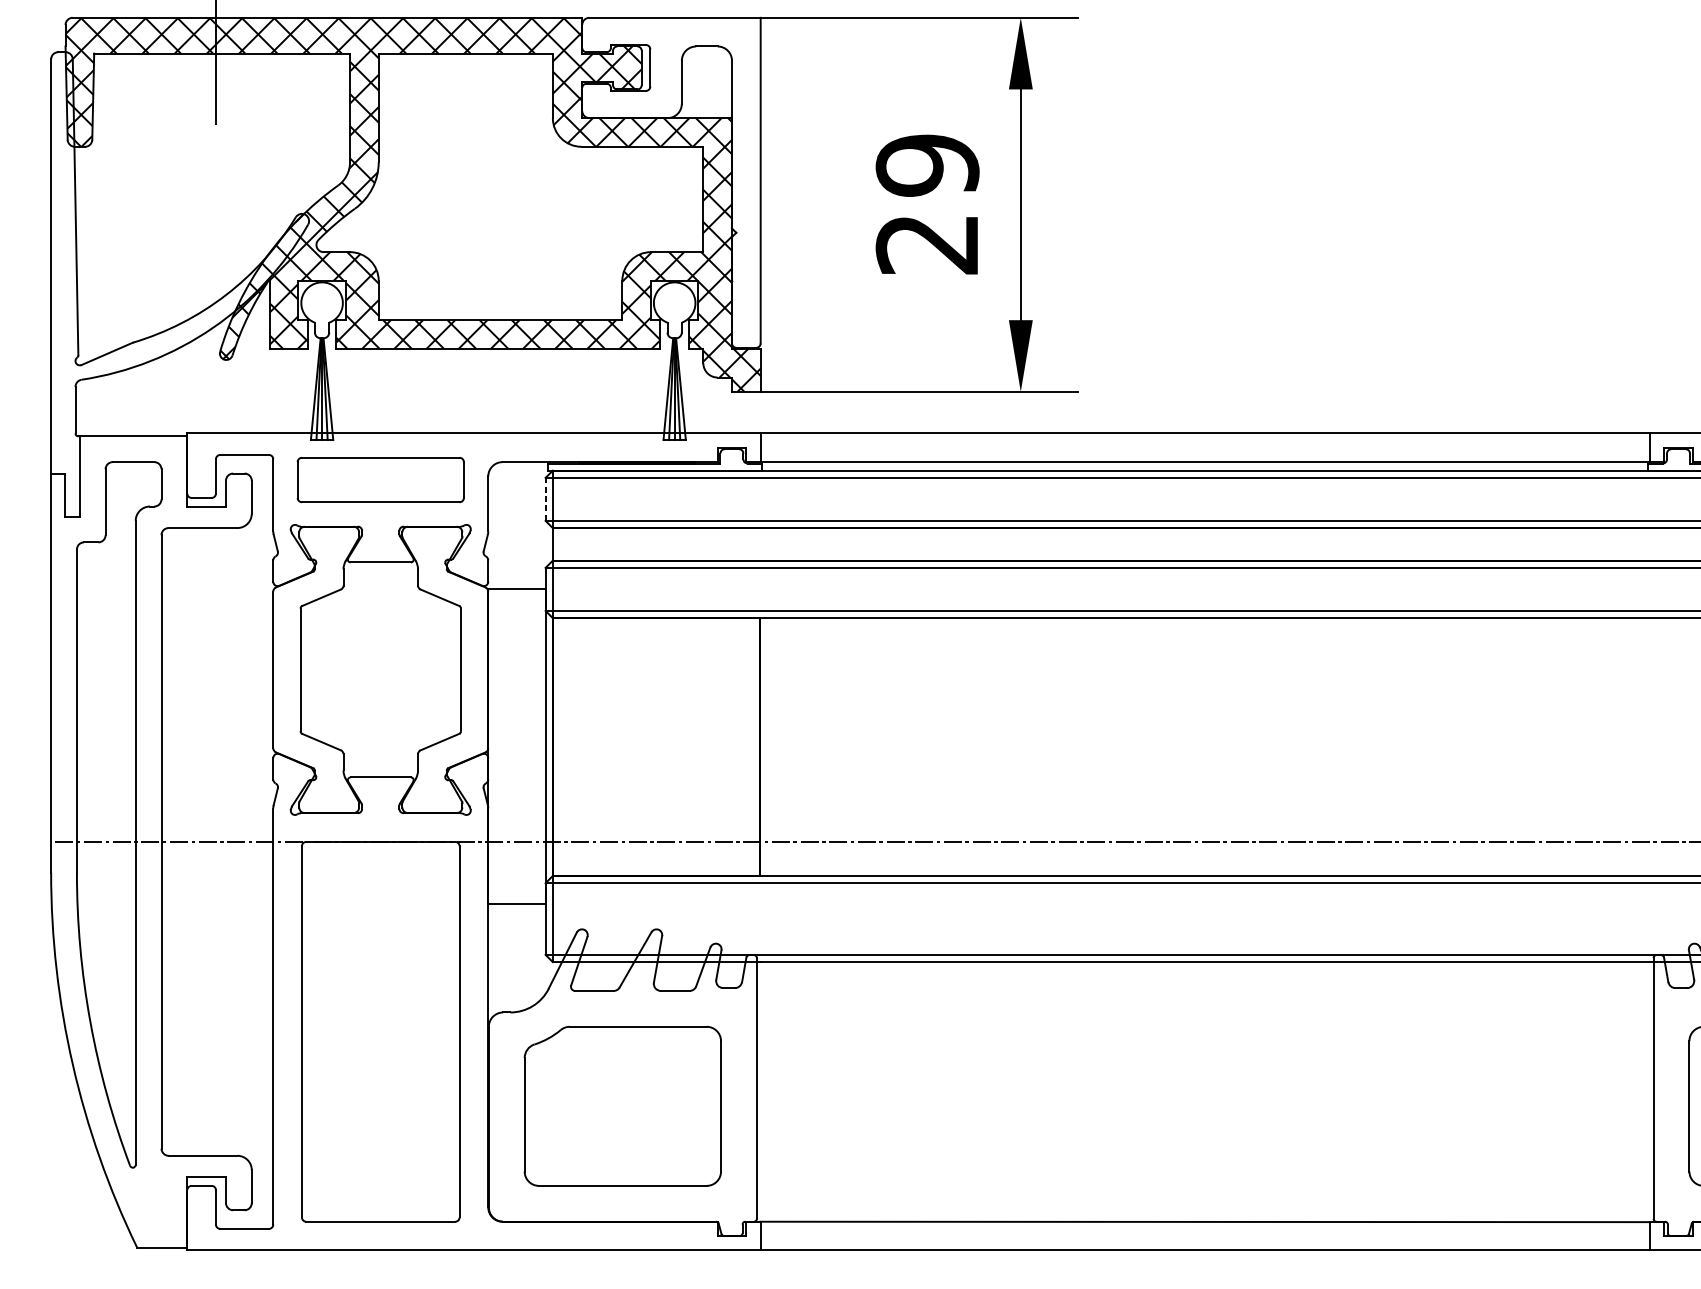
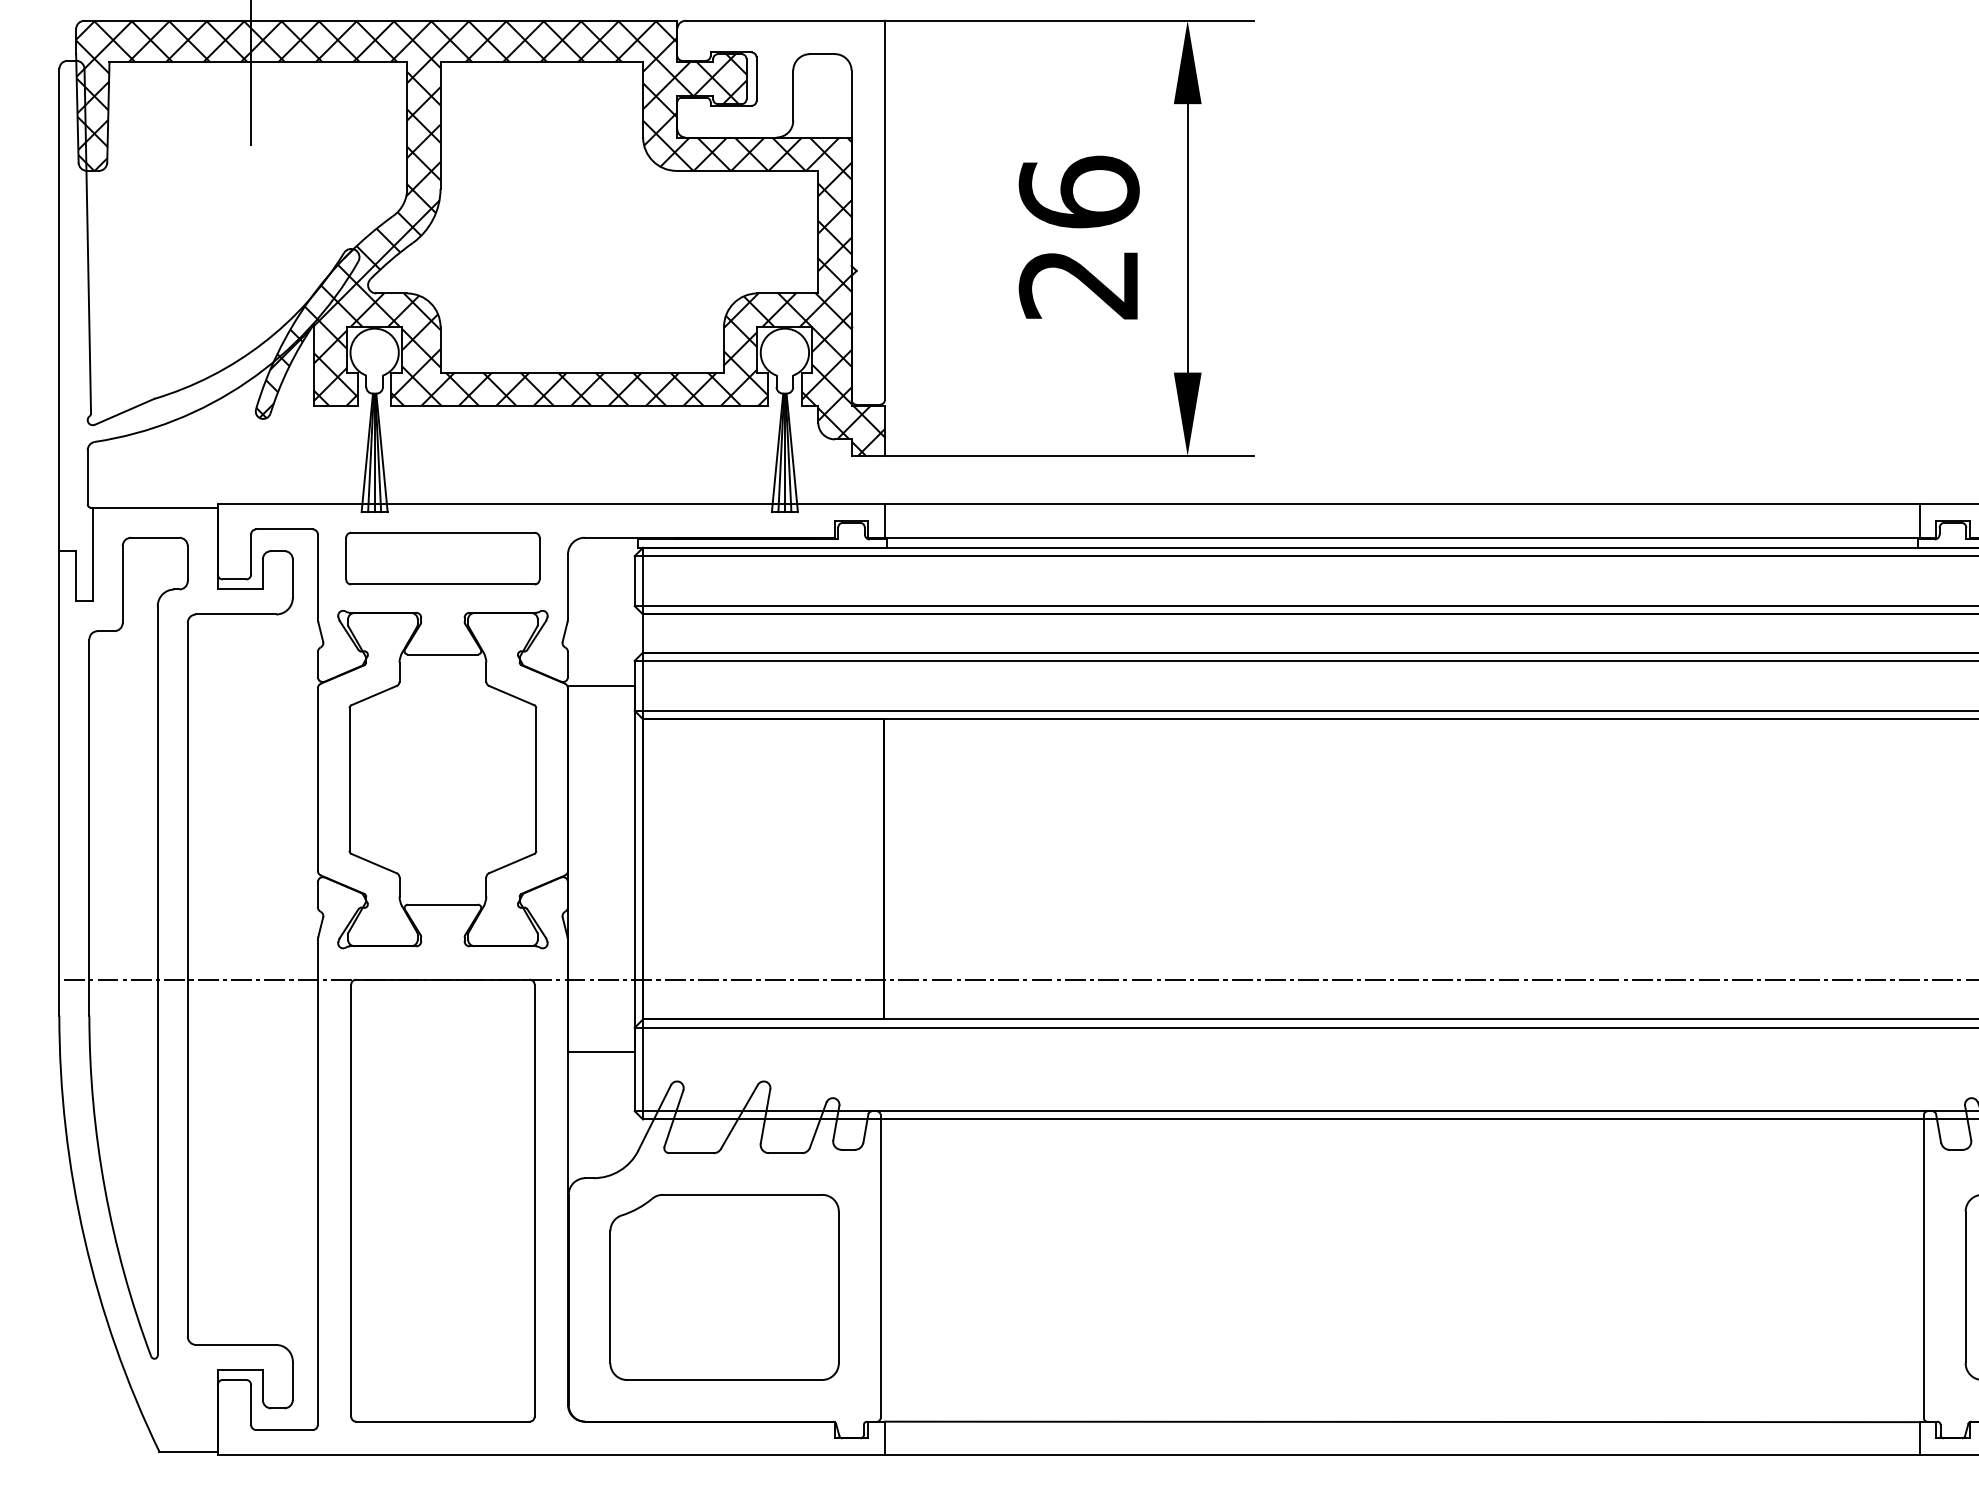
text: (926, 165) -> (1078, 192), 29 -> 26
line: (545, 498) -> (634, 580), dashed -> solid

